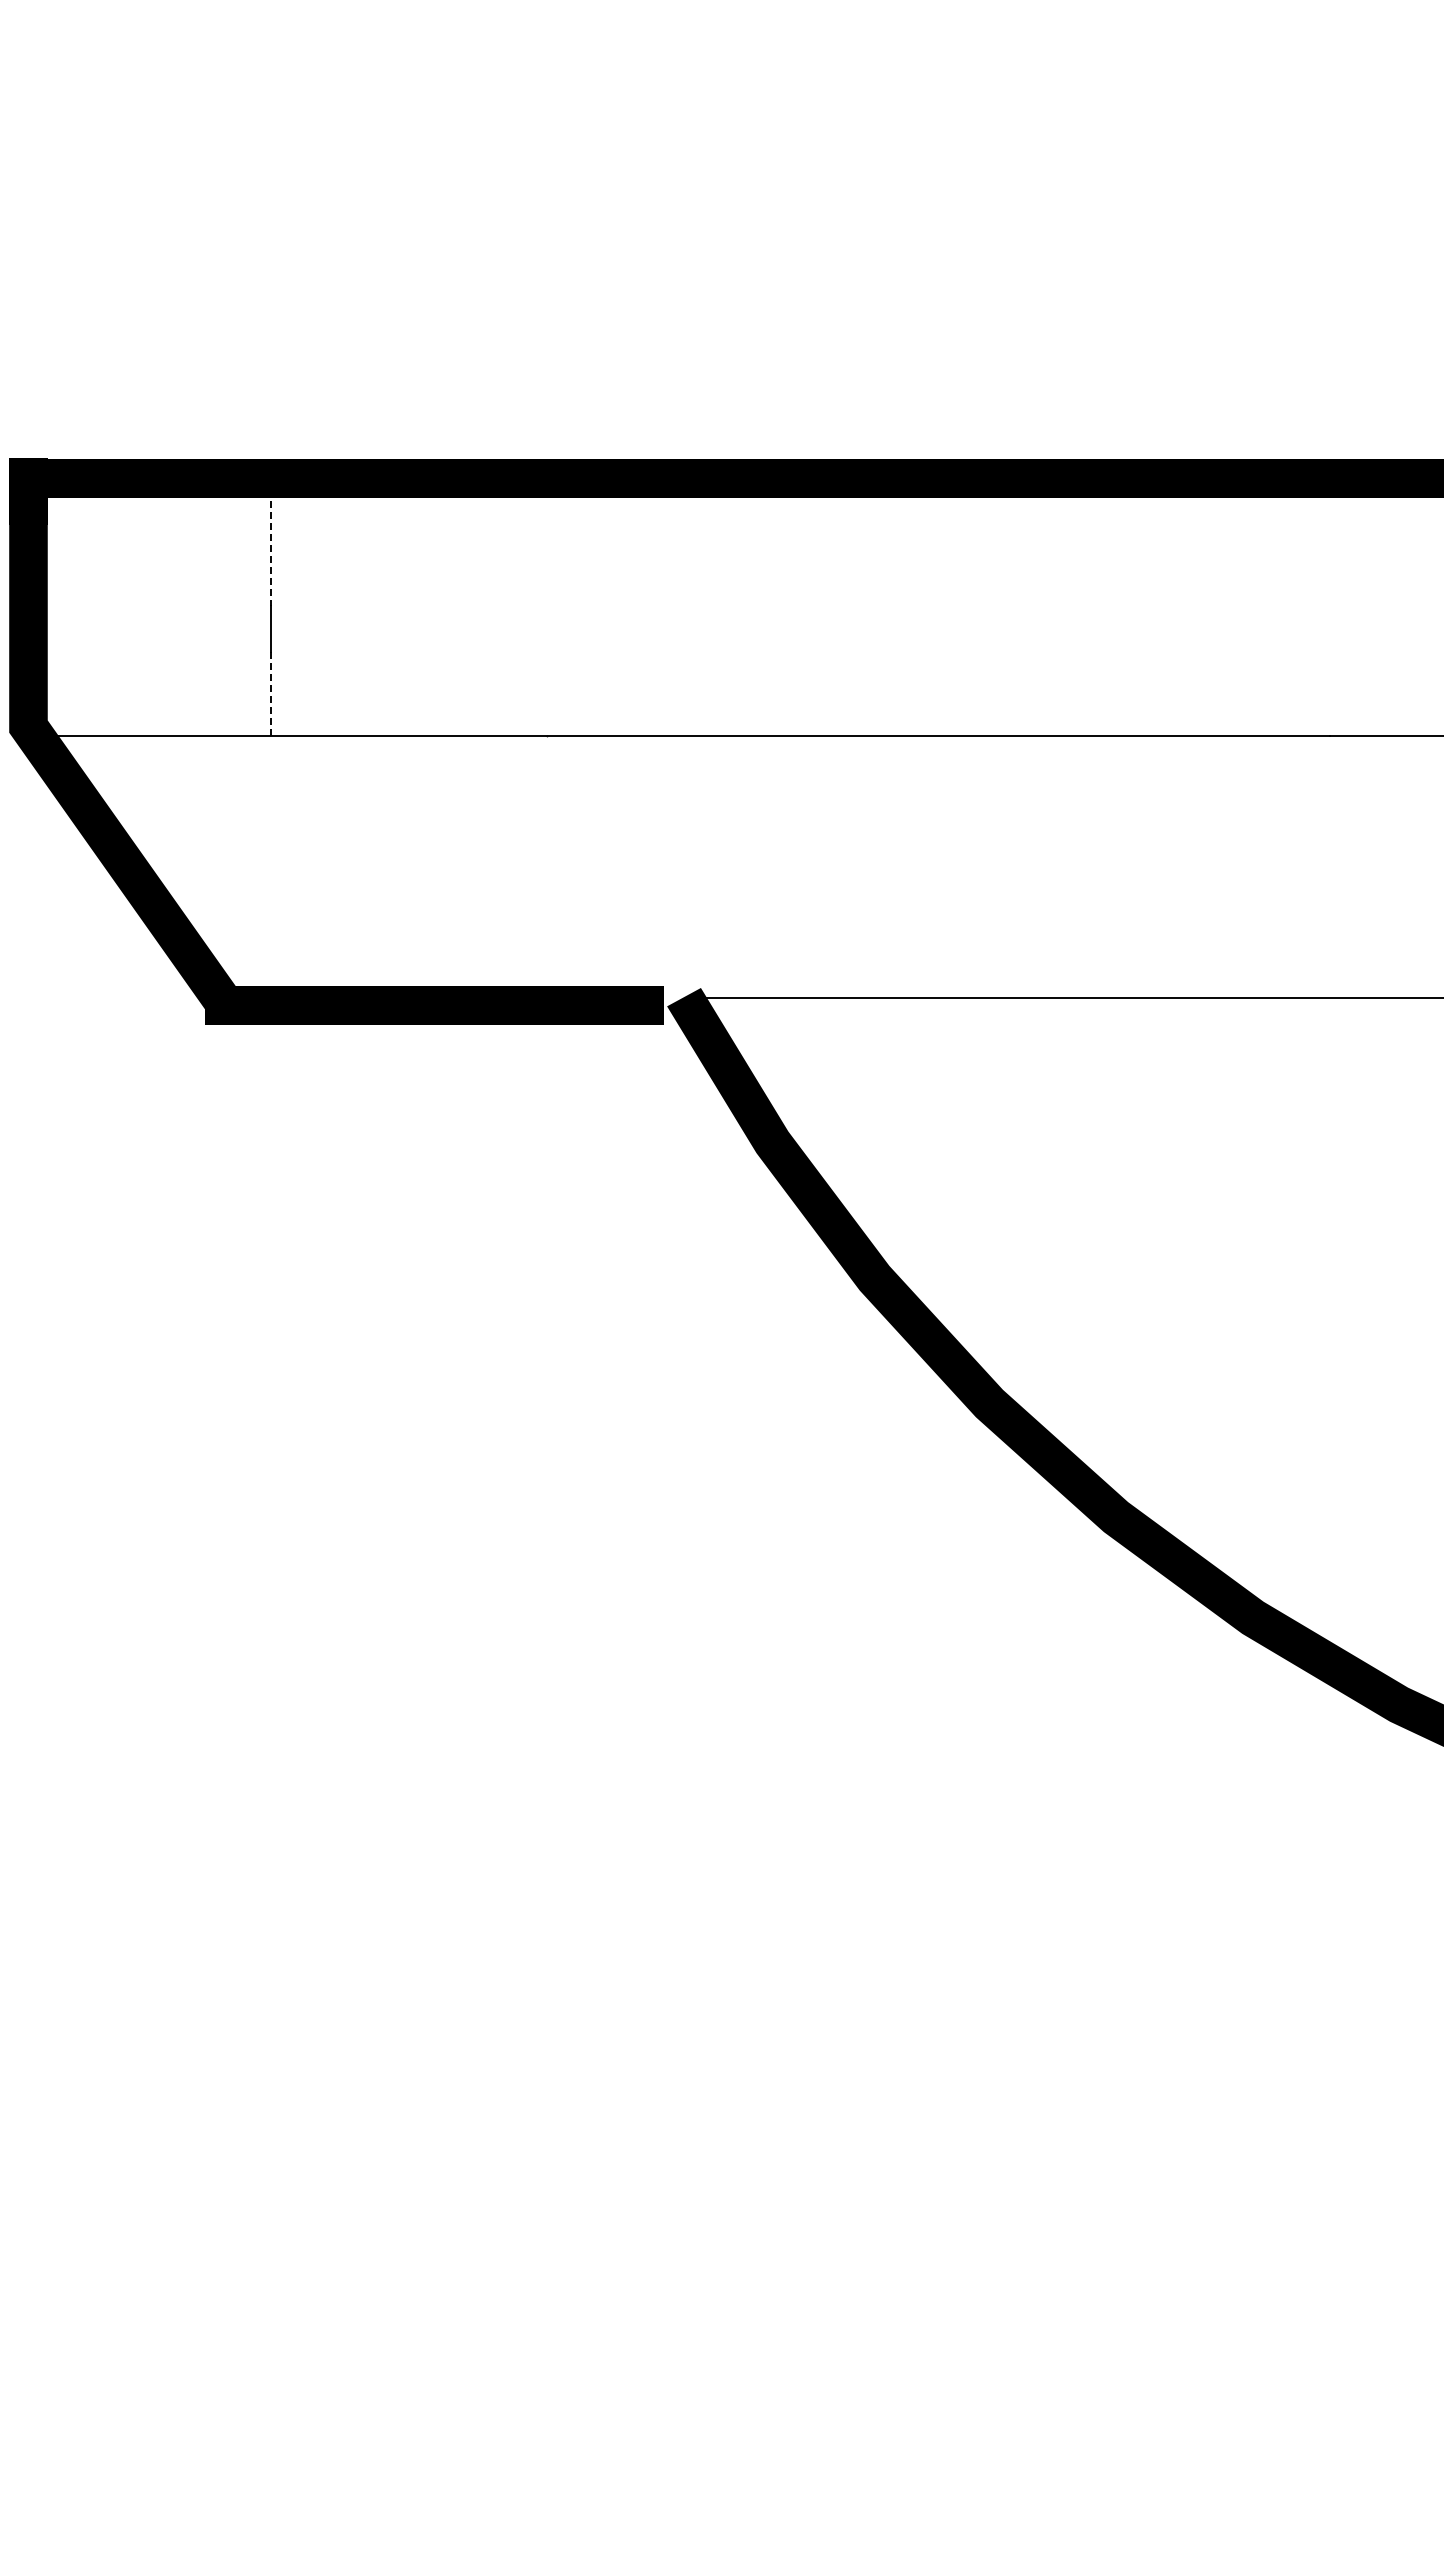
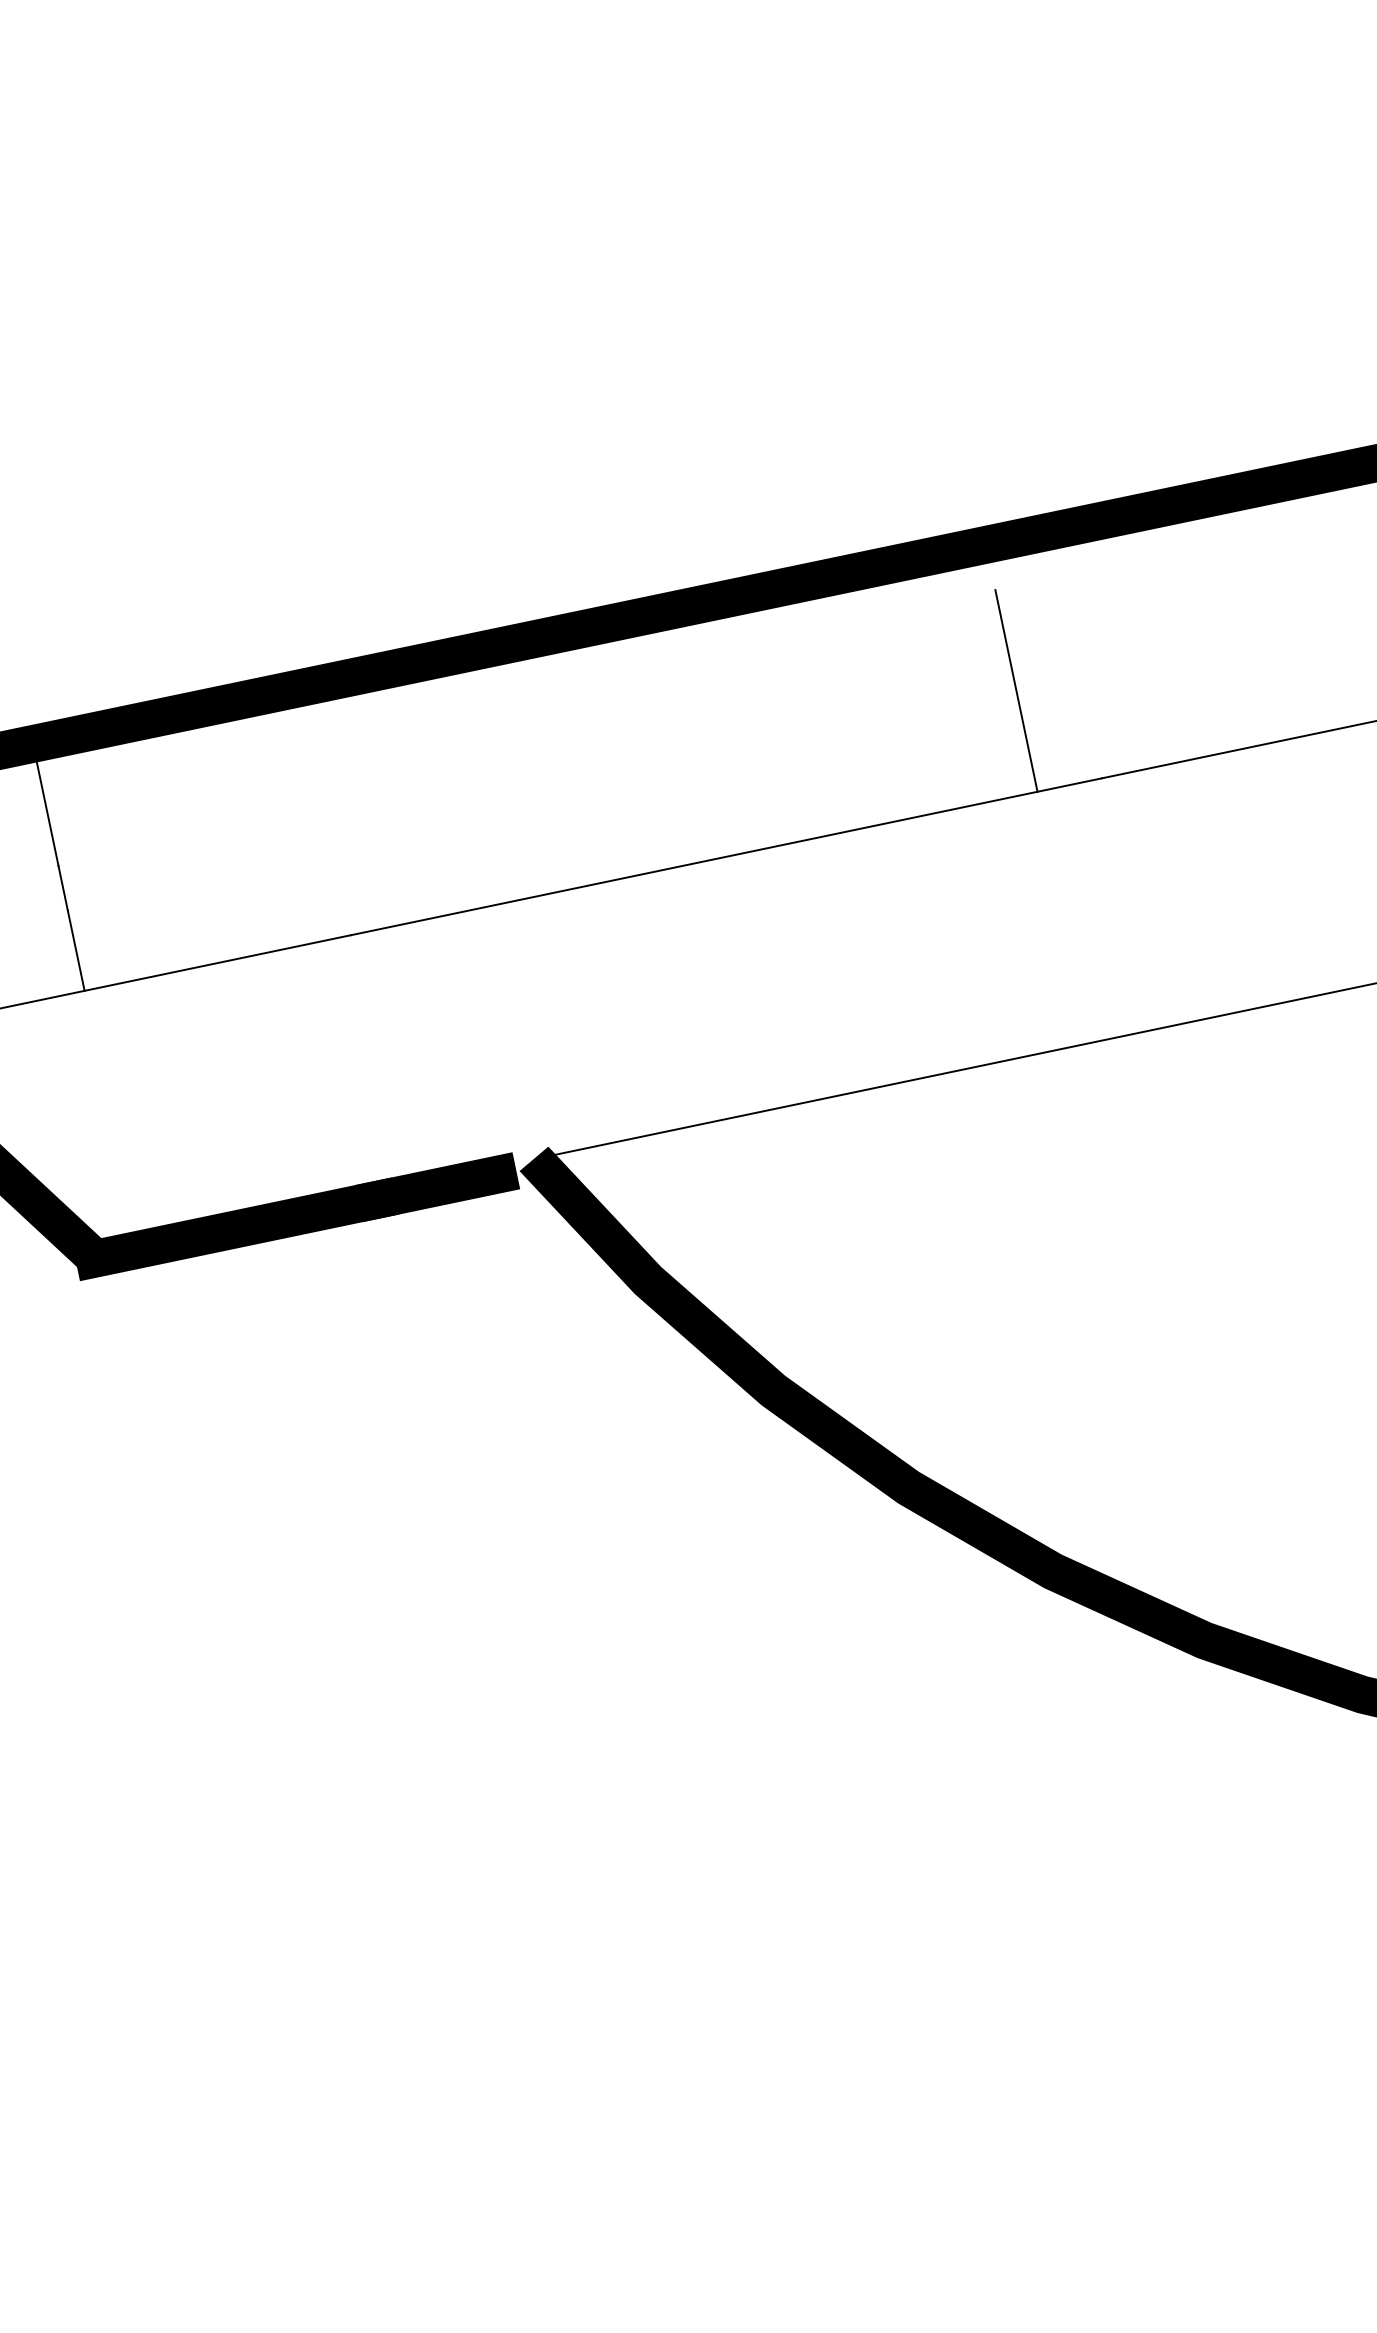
line: (270, 543) -> (45, 806), dashed -> solid
line: (1263, 630) -> (1016, 690), added
line: (270, 693) -> (76, 950), dashed -> solid

